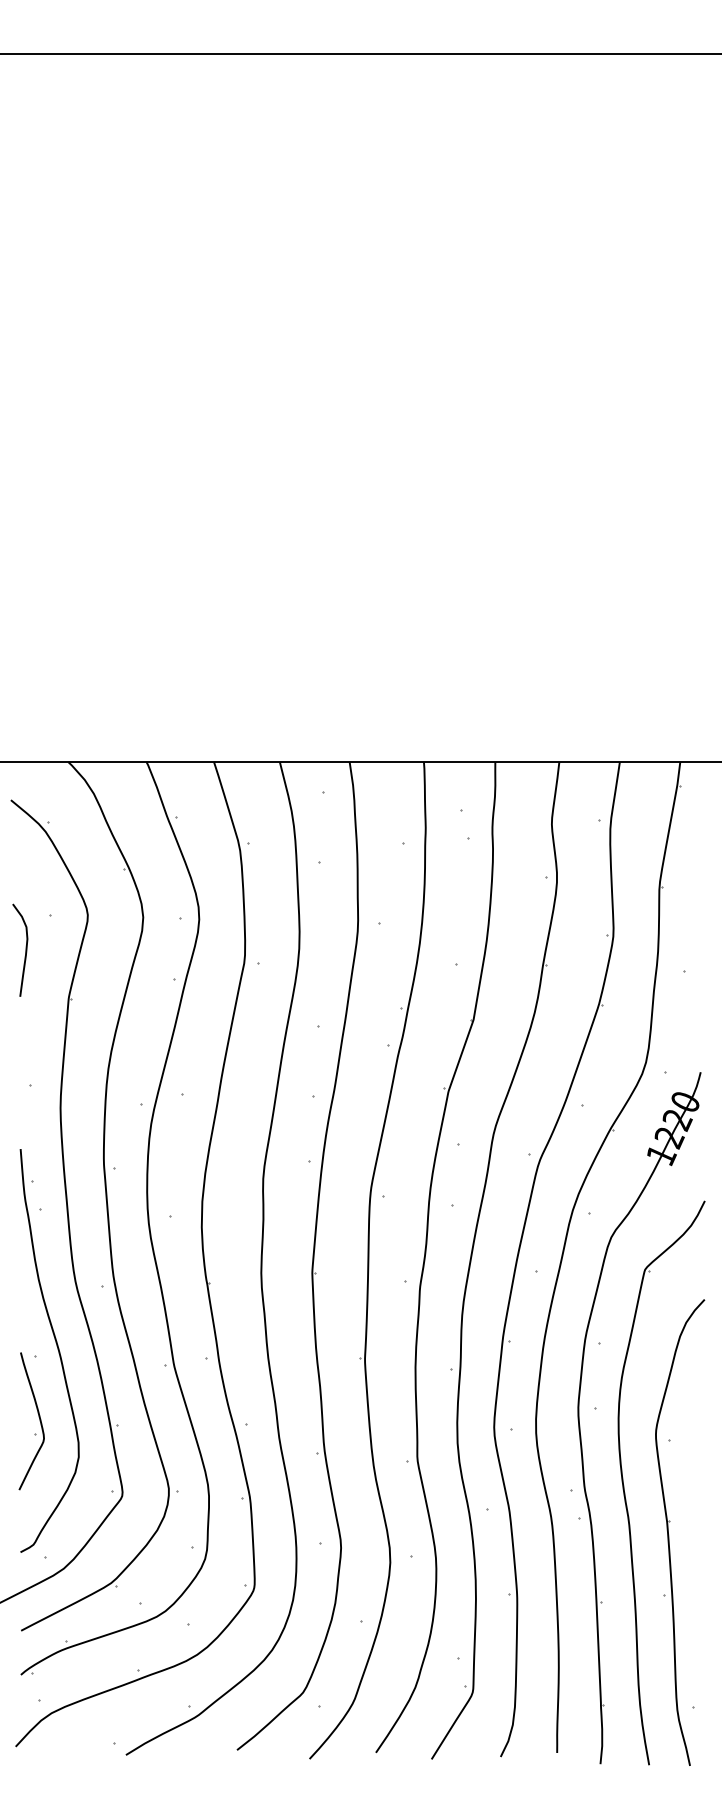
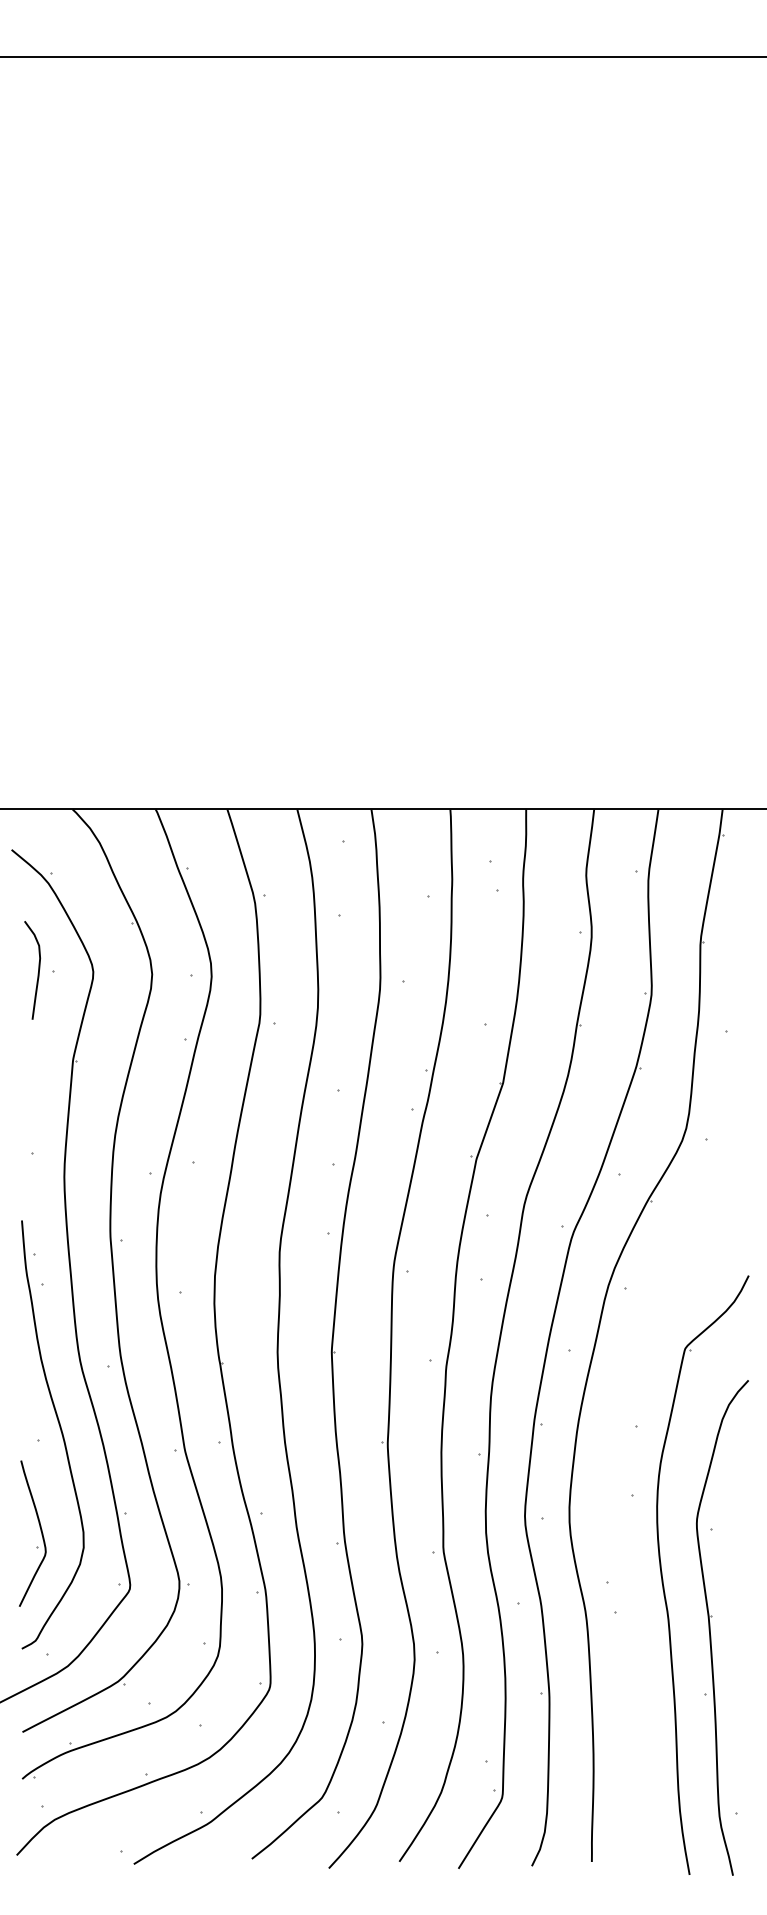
curve: (24, 953) -> (37, 973), moved
part: (39, 1419) -> (40, 1531), moved
part: (580, 1424) -> (616, 1513), removed

